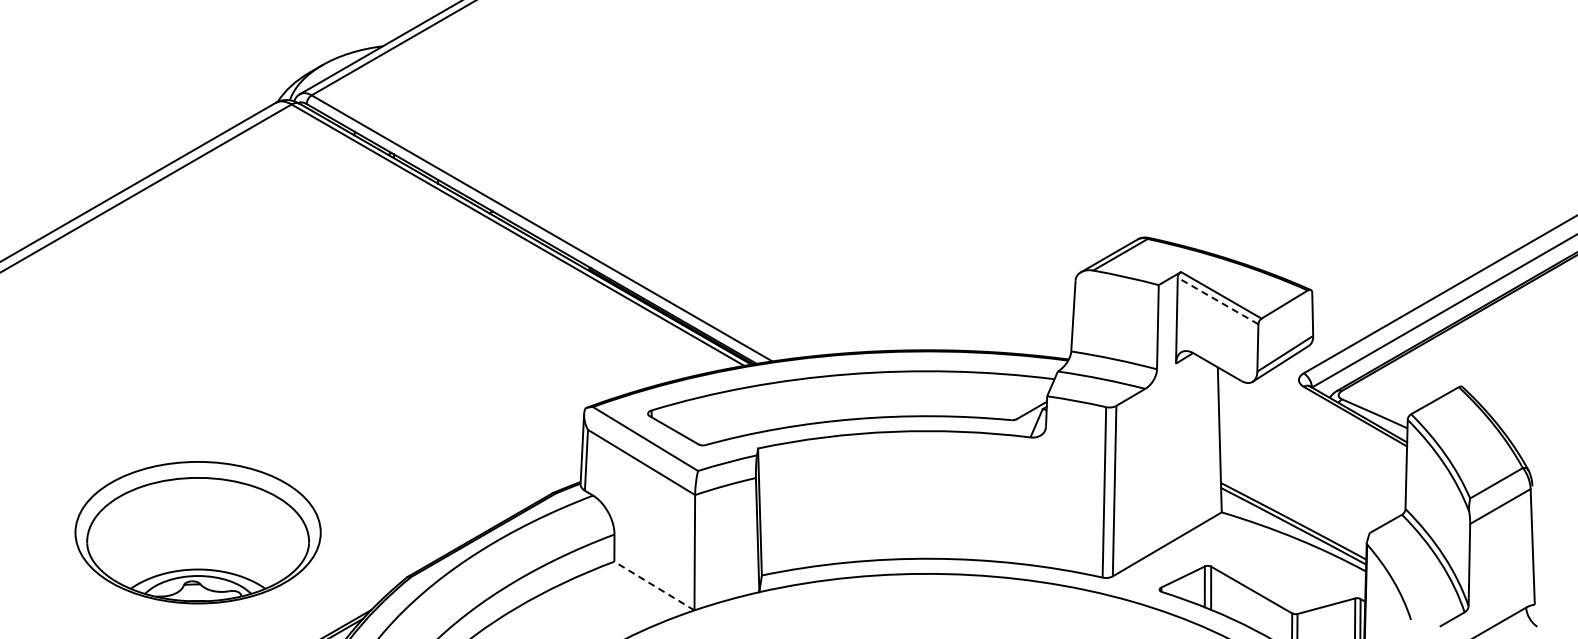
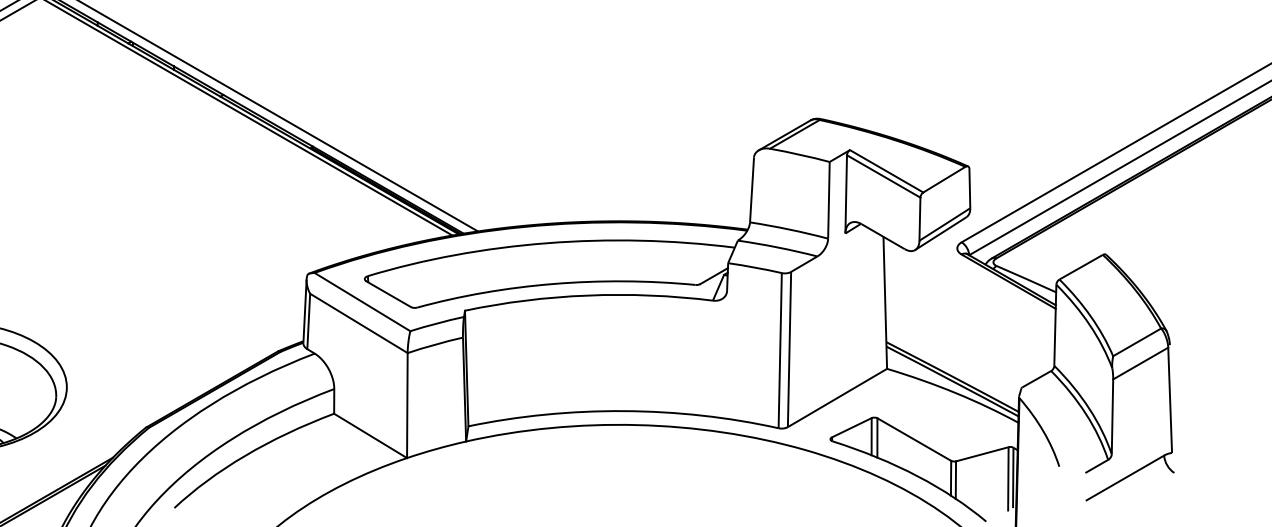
line: (1218, 301) -> (884, 176), dashed -> solid
line: (654, 586) -> (370, 436), dashed -> solid

